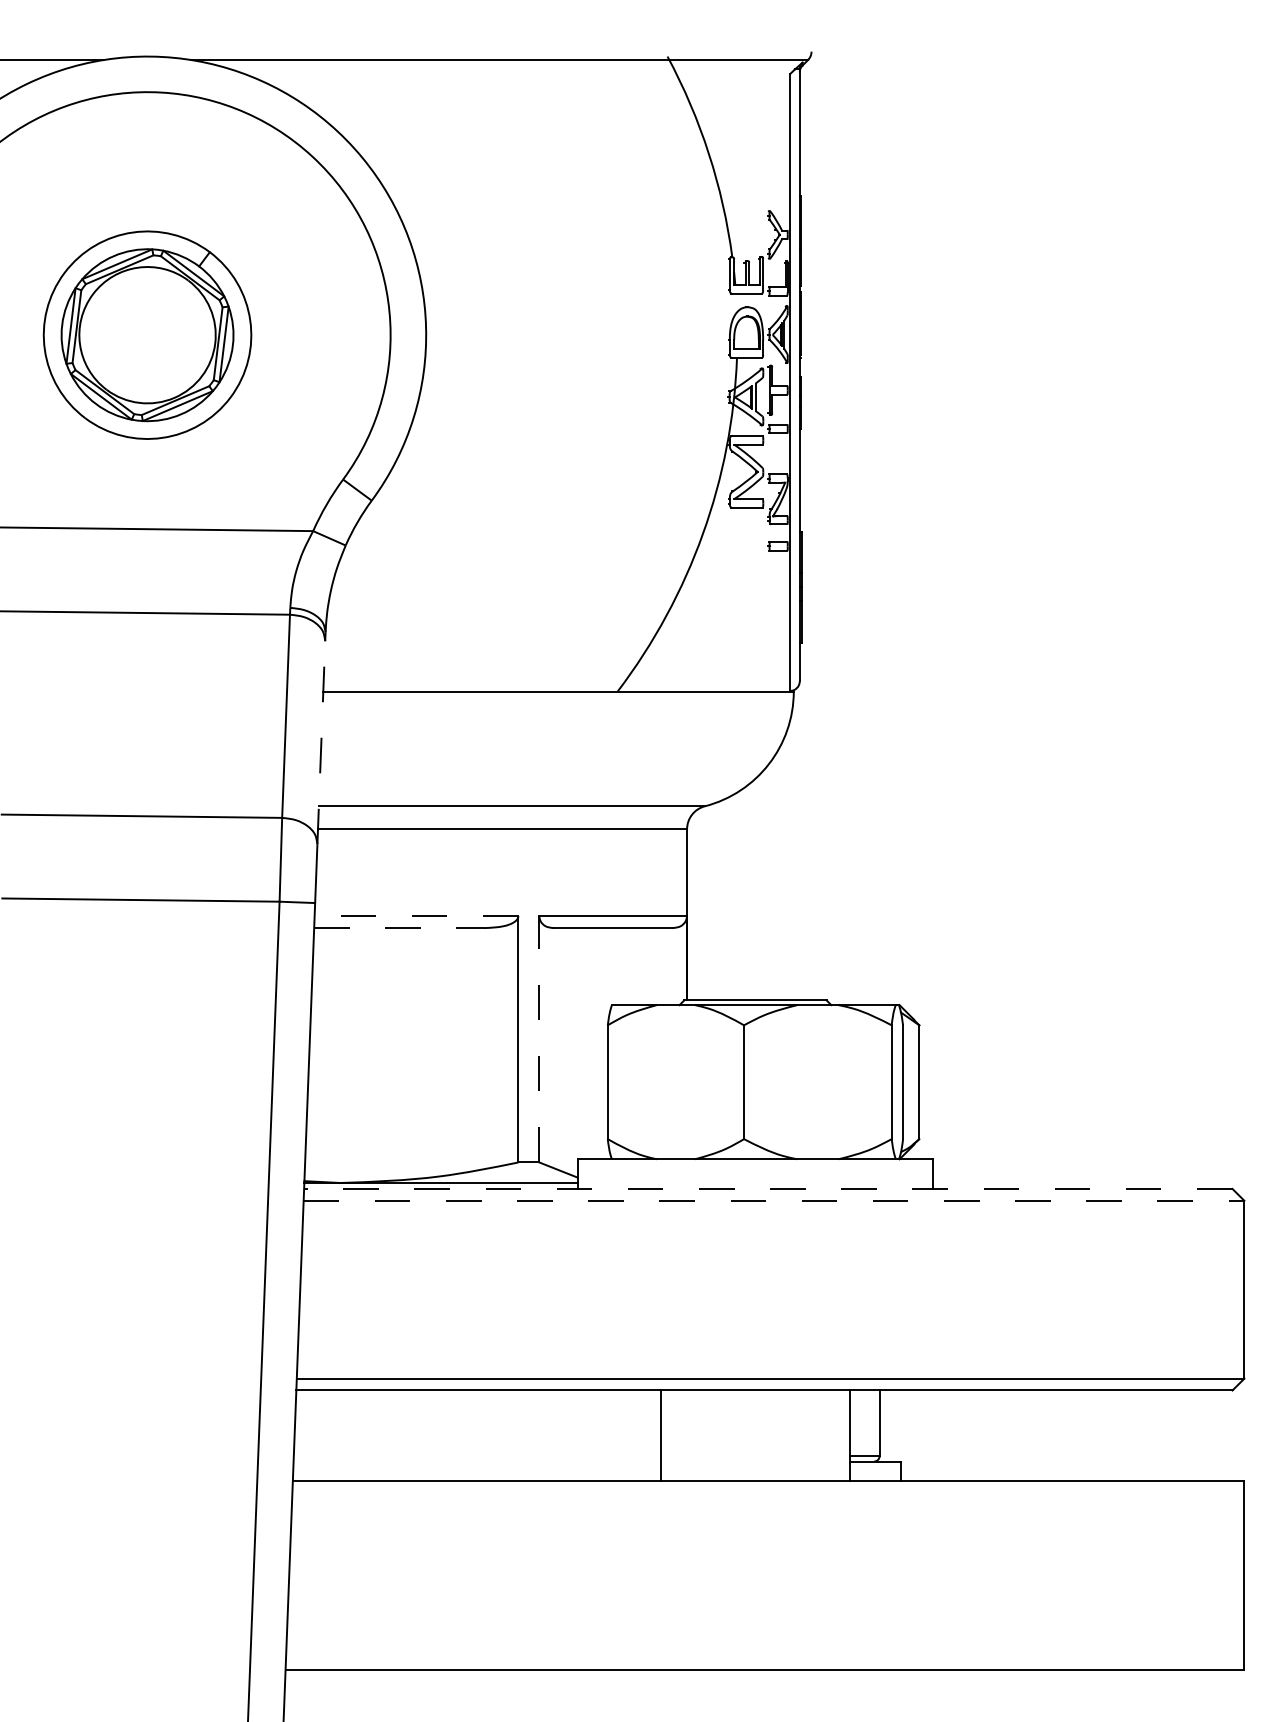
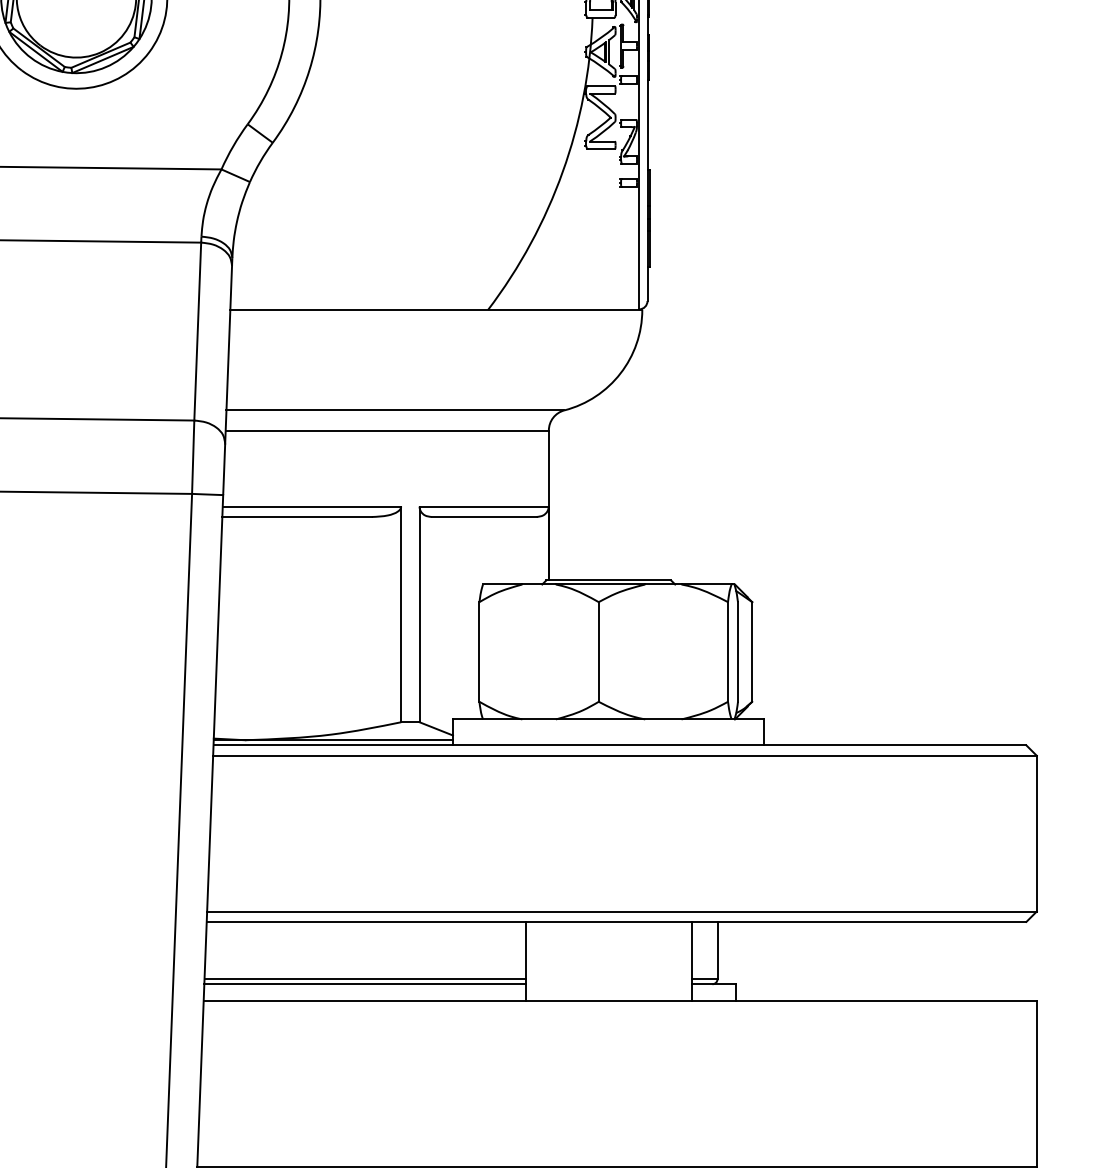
line: (321, 742) -> (228, 354), dashed -> solid
line: (416, 916) -> (311, 506), dashed -> solid
line: (400, 928) -> (297, 517), dashed -> solid
line: (539, 1038) -> (419, 613), dashed -> solid
line: (767, 1188) -> (619, 745), dashed -> solid
line: (774, 1200) -> (625, 755), dashed -> solid
line: (476, 1455) -> (364, 978), added
line: (476, 1461) -> (364, 984), added

